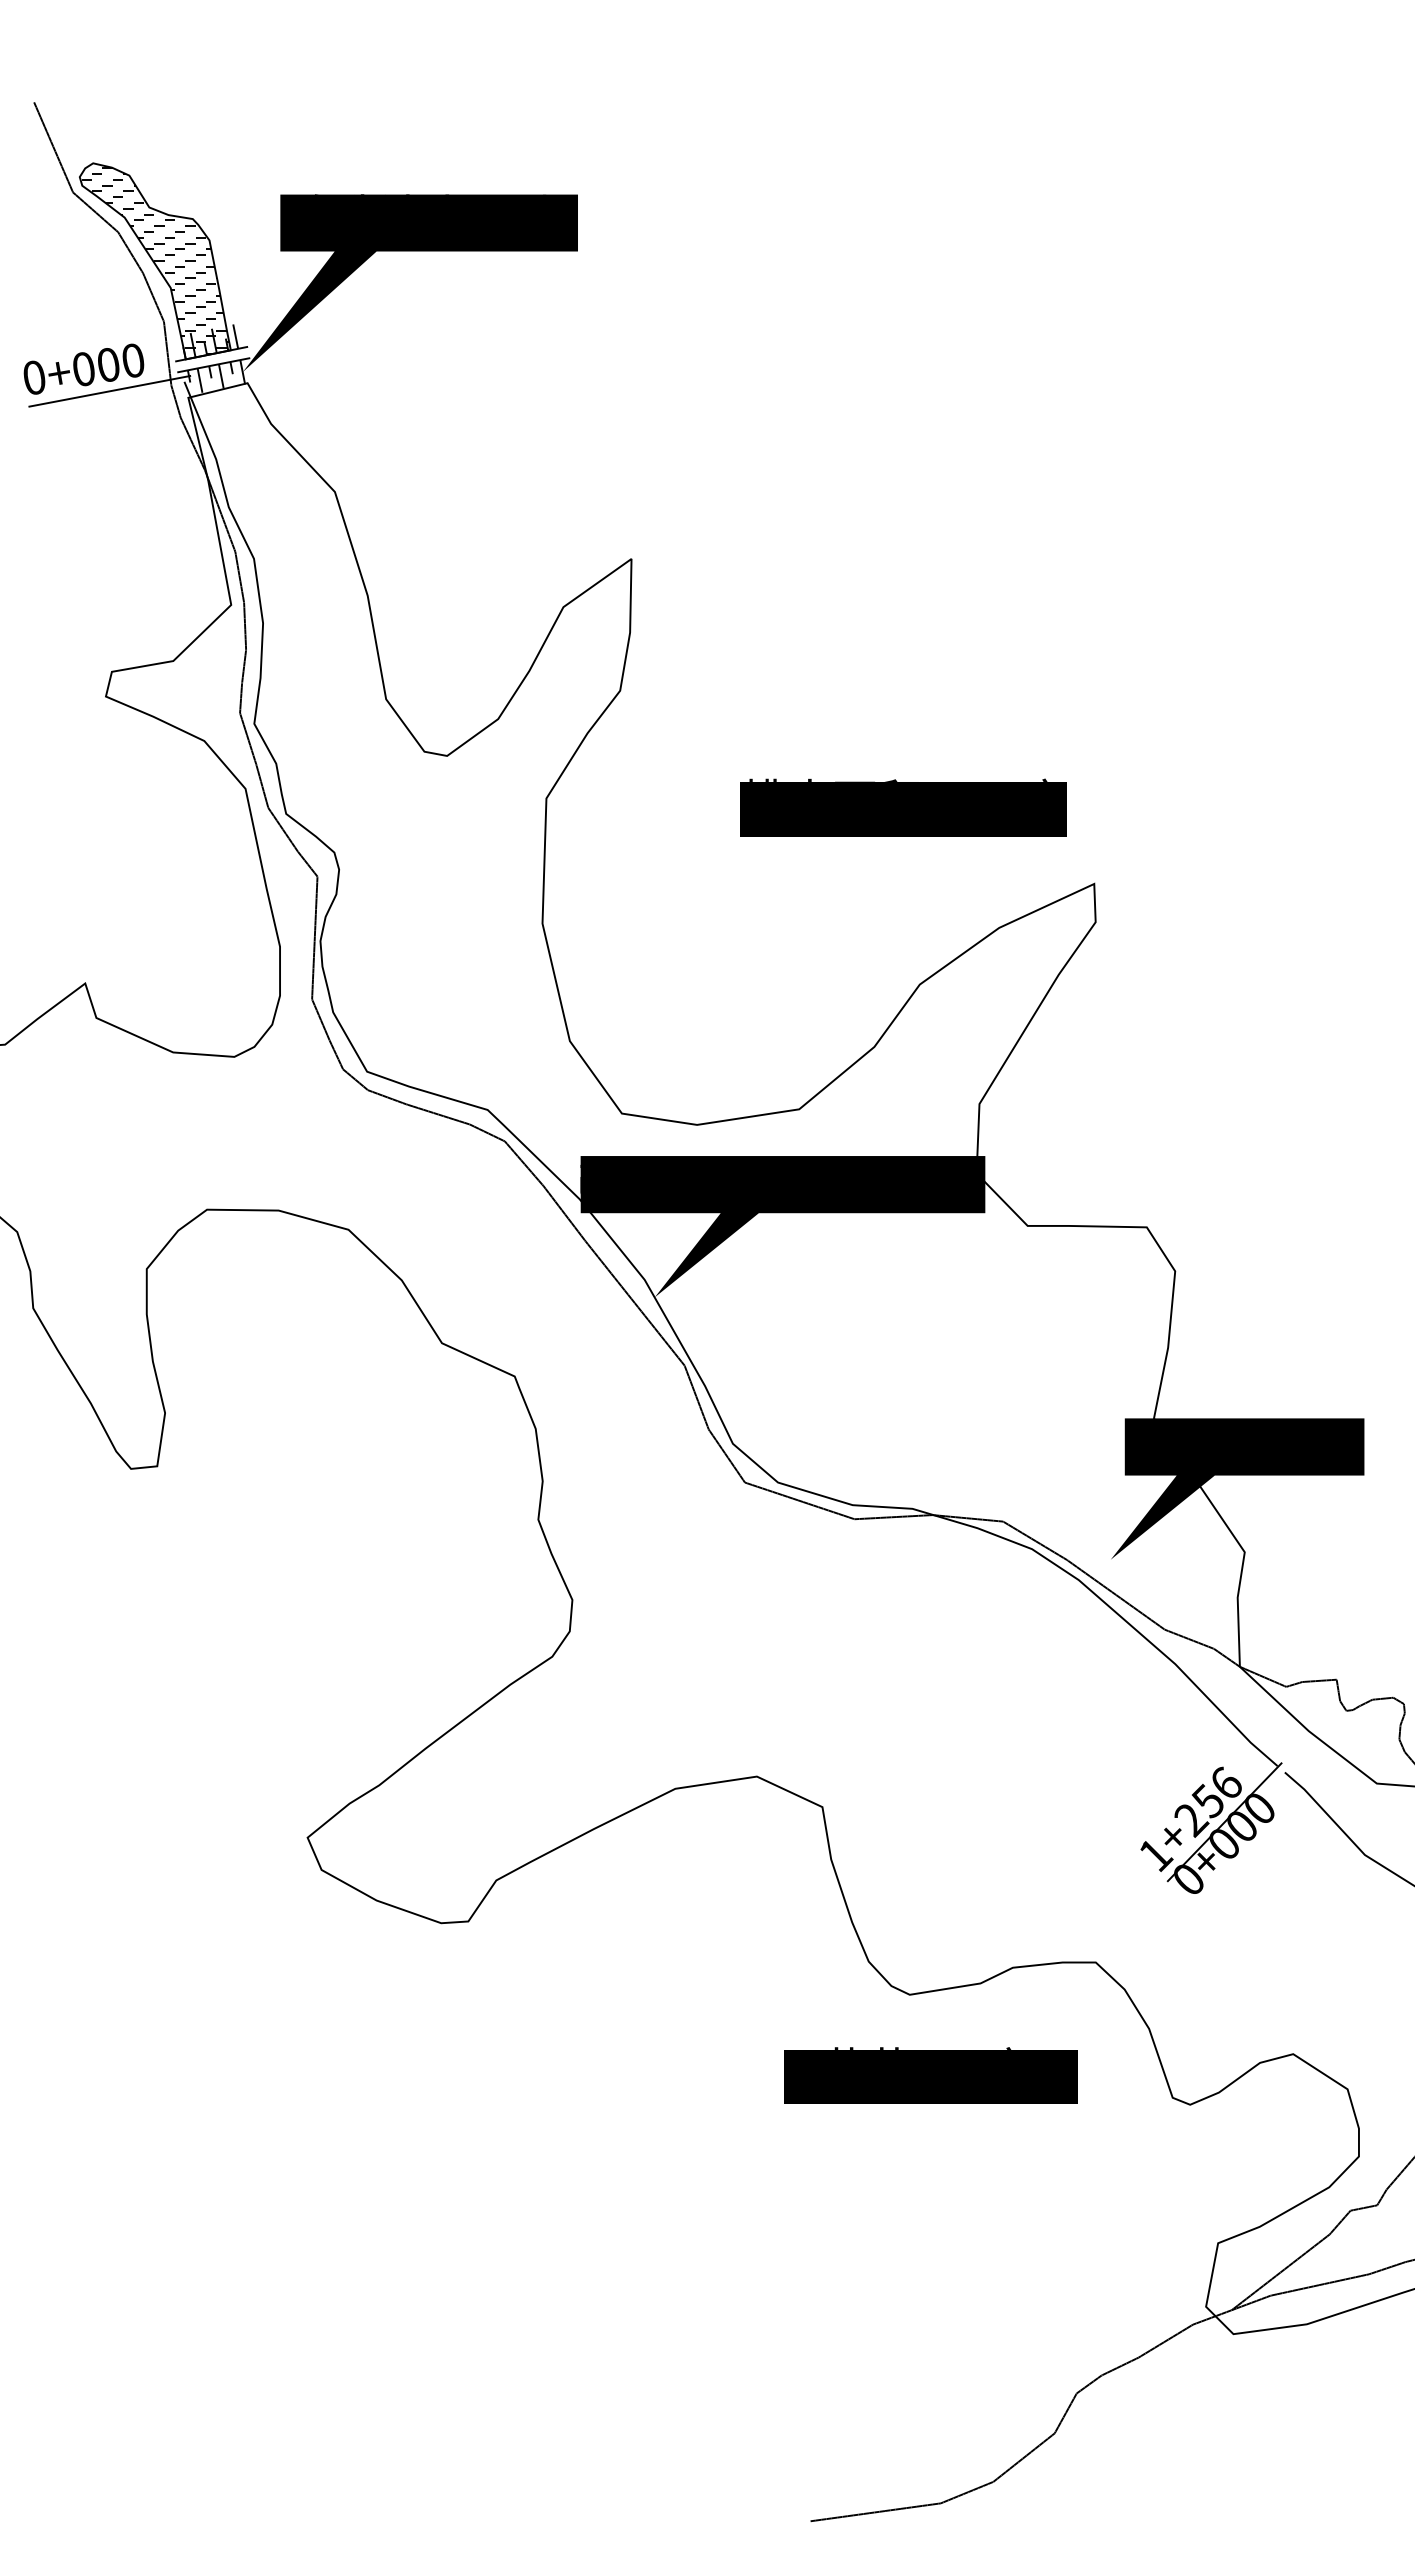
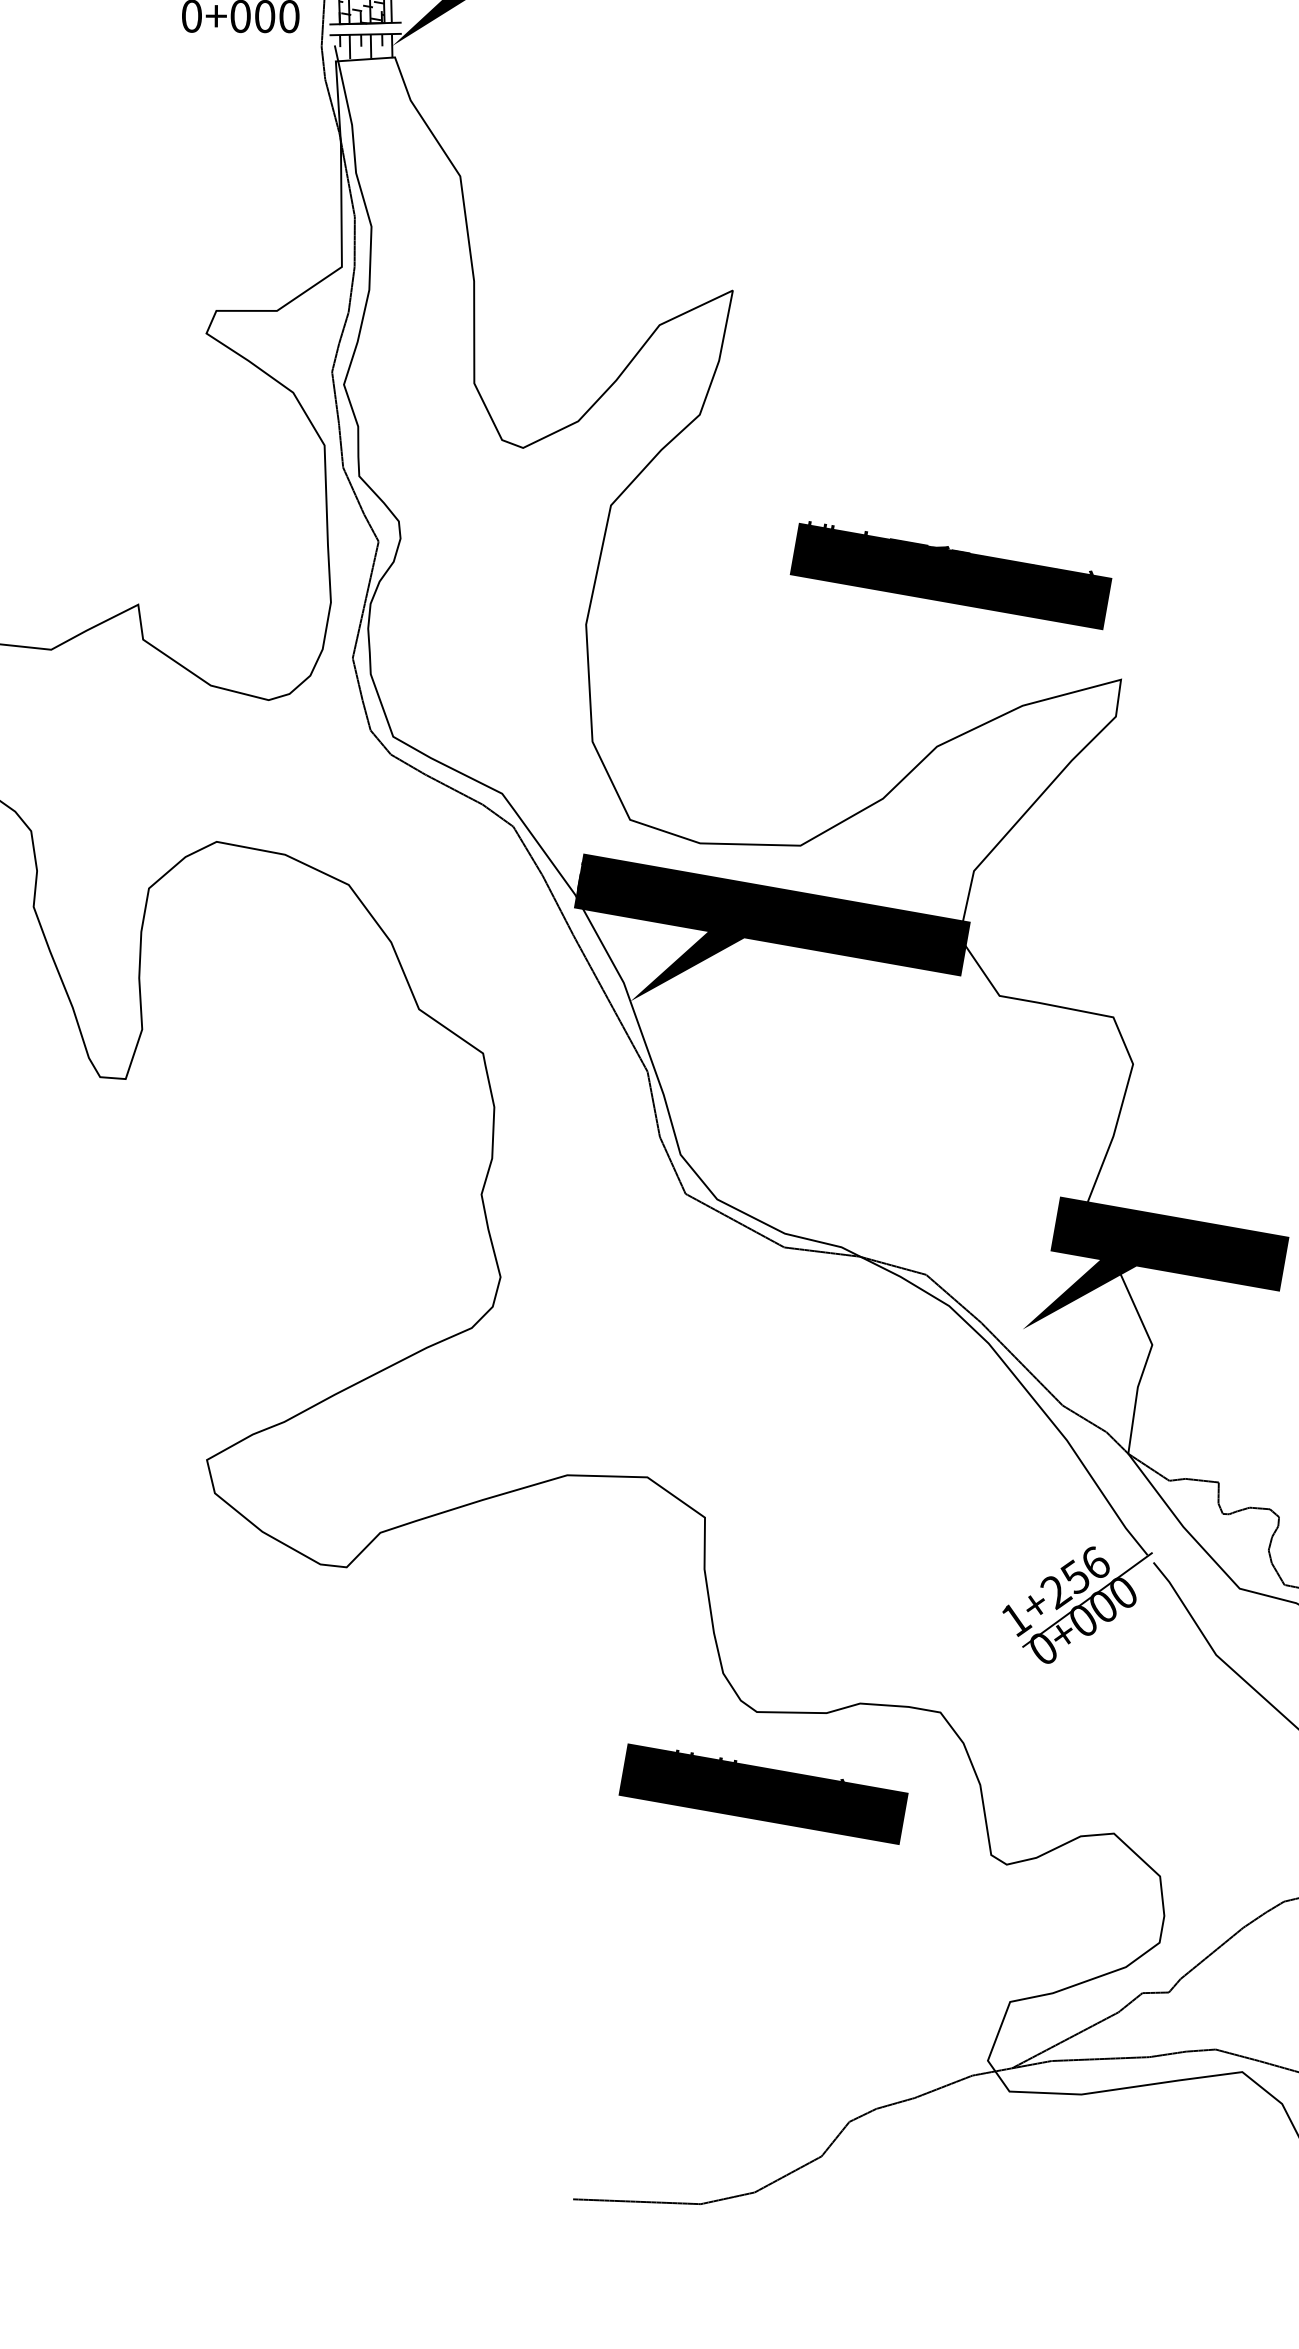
line: (109, 391) -> (261, 42), removed

